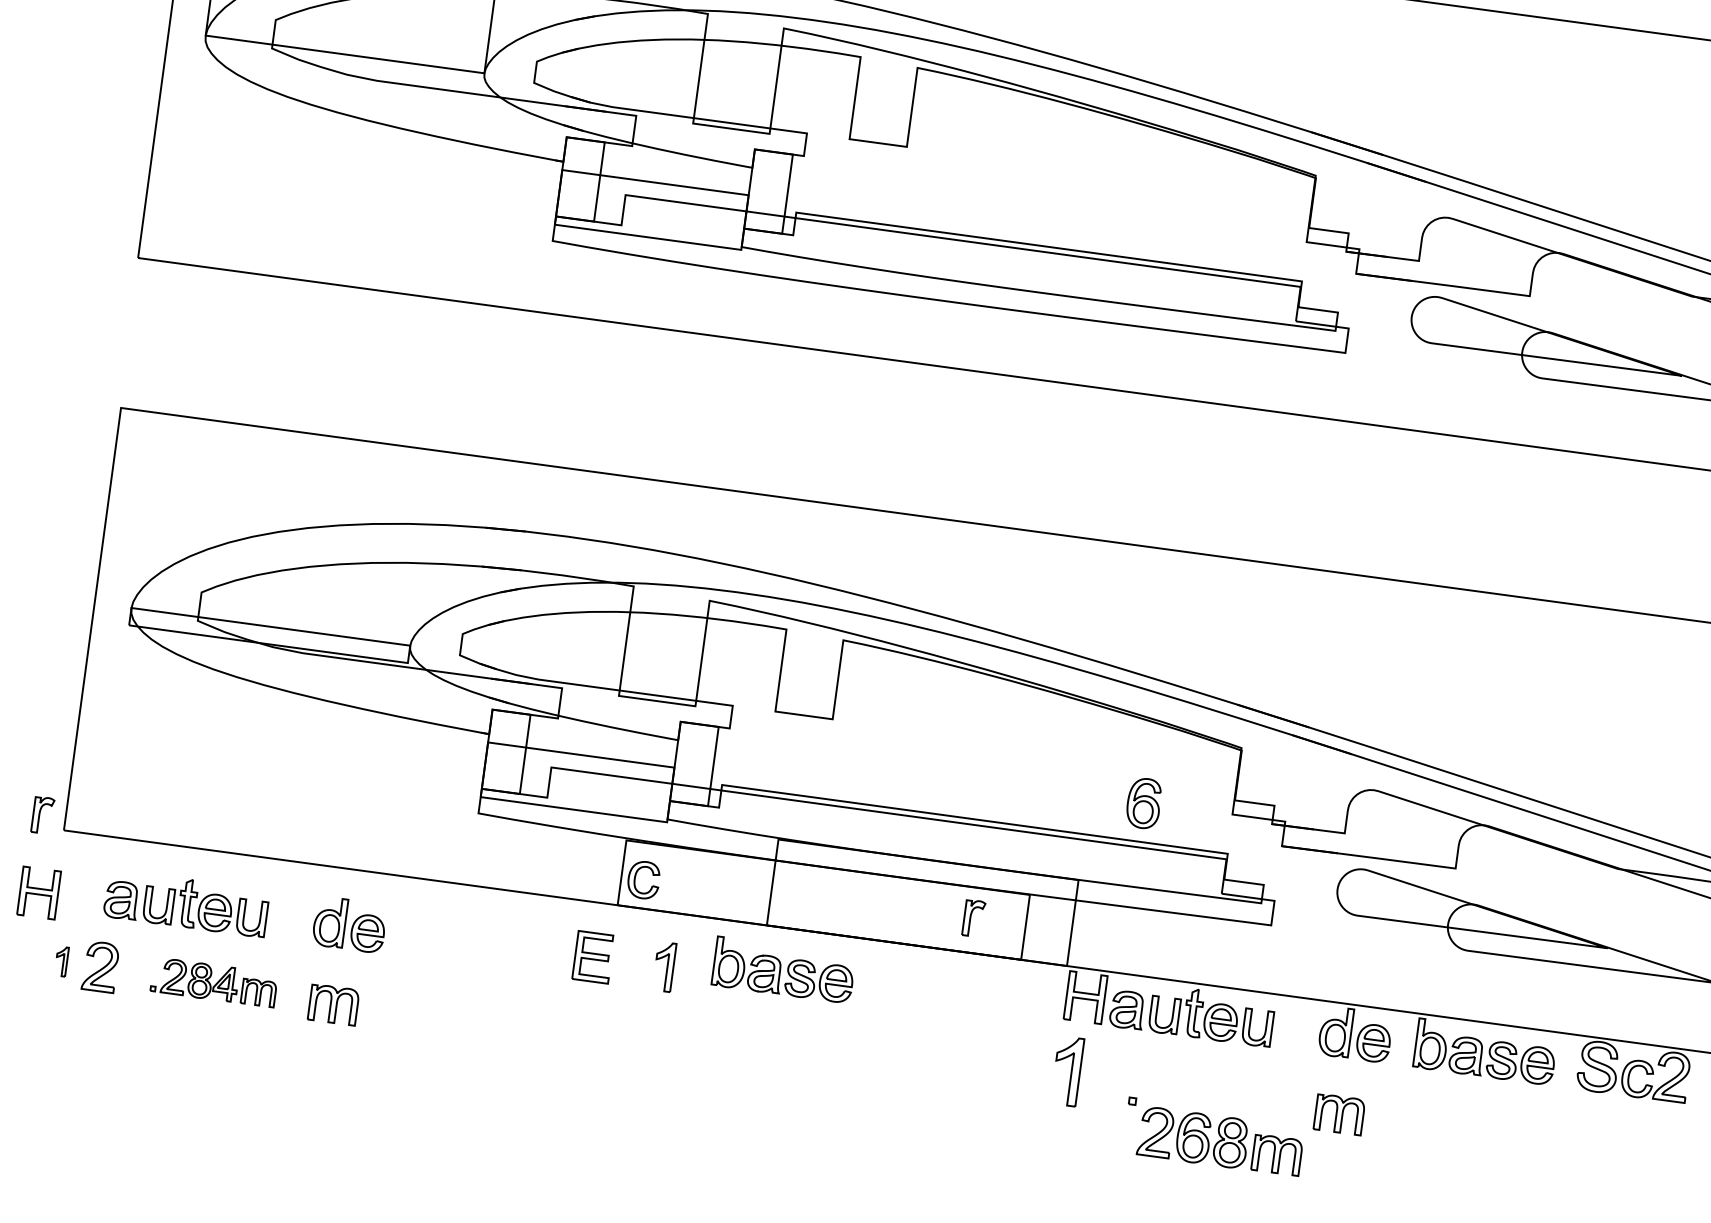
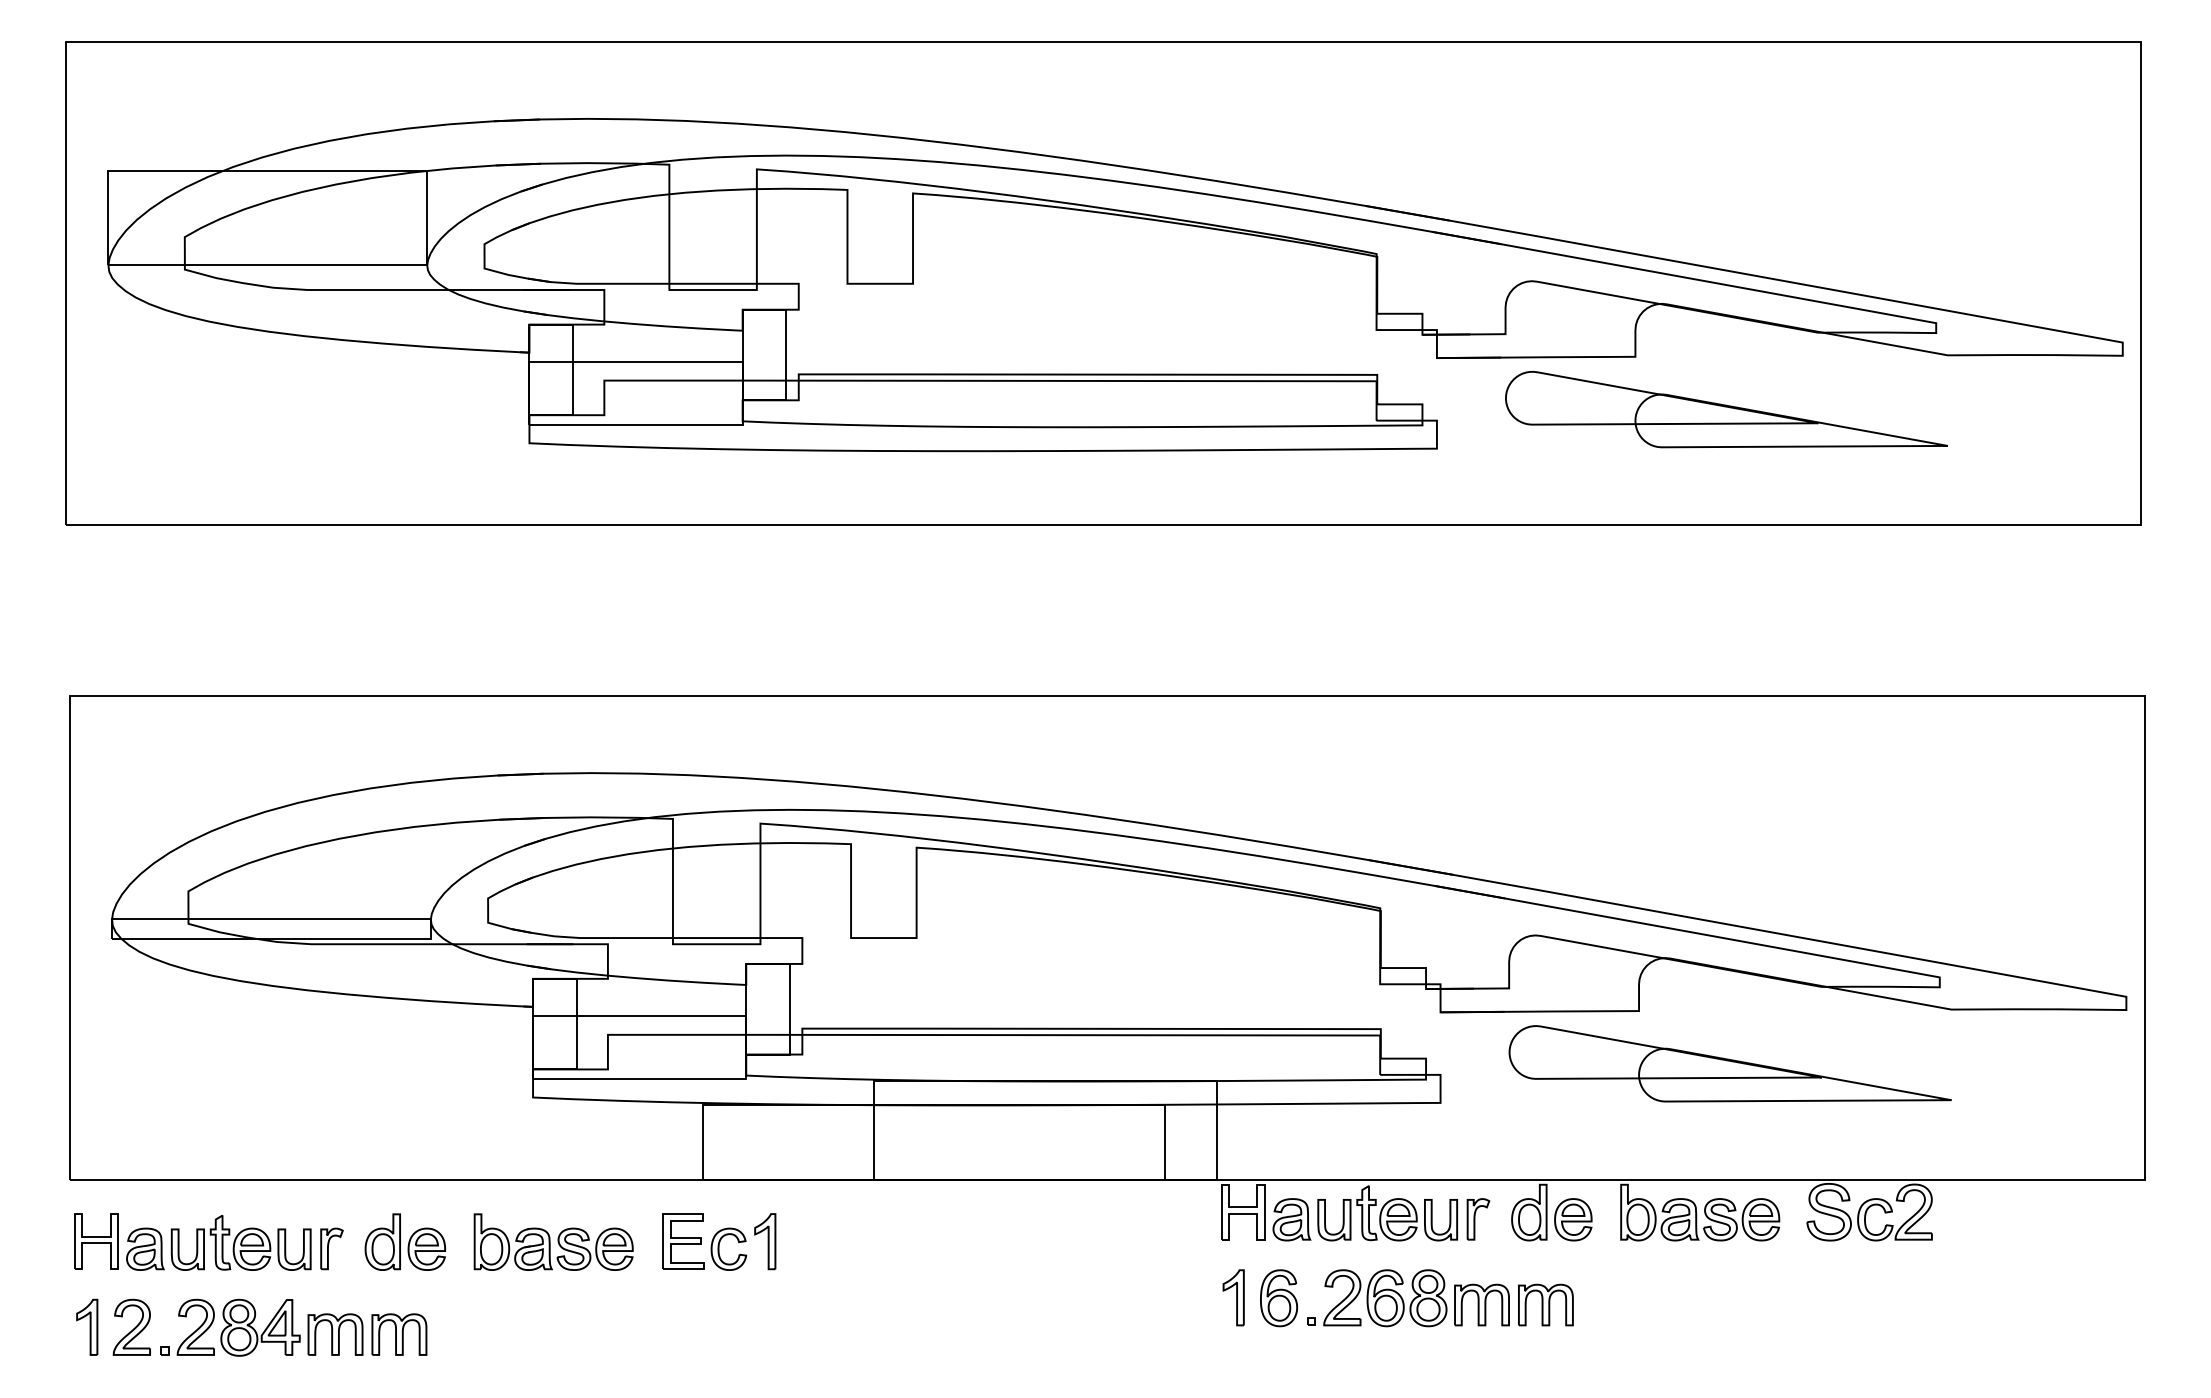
part: (1143, 803) -> (1278, 1298), moved
part: (42, 814) -> (331, 1248), moved
part: (635, 878) -> (719, 1248), moved
part: (39, 892) -> (96, 1241), moved
part: (973, 918) -> (1478, 1219), moved
part: (61, 960) -> (87, 1326), size x1.67
part: (783, 969) -> (553, 1241), moved
part: (213, 982) -> (261, 1327), size x1.43
part: (1067, 1071) -> (1233, 1297), size x0.71
part: (1220, 1141) -> (1416, 1298), moved

